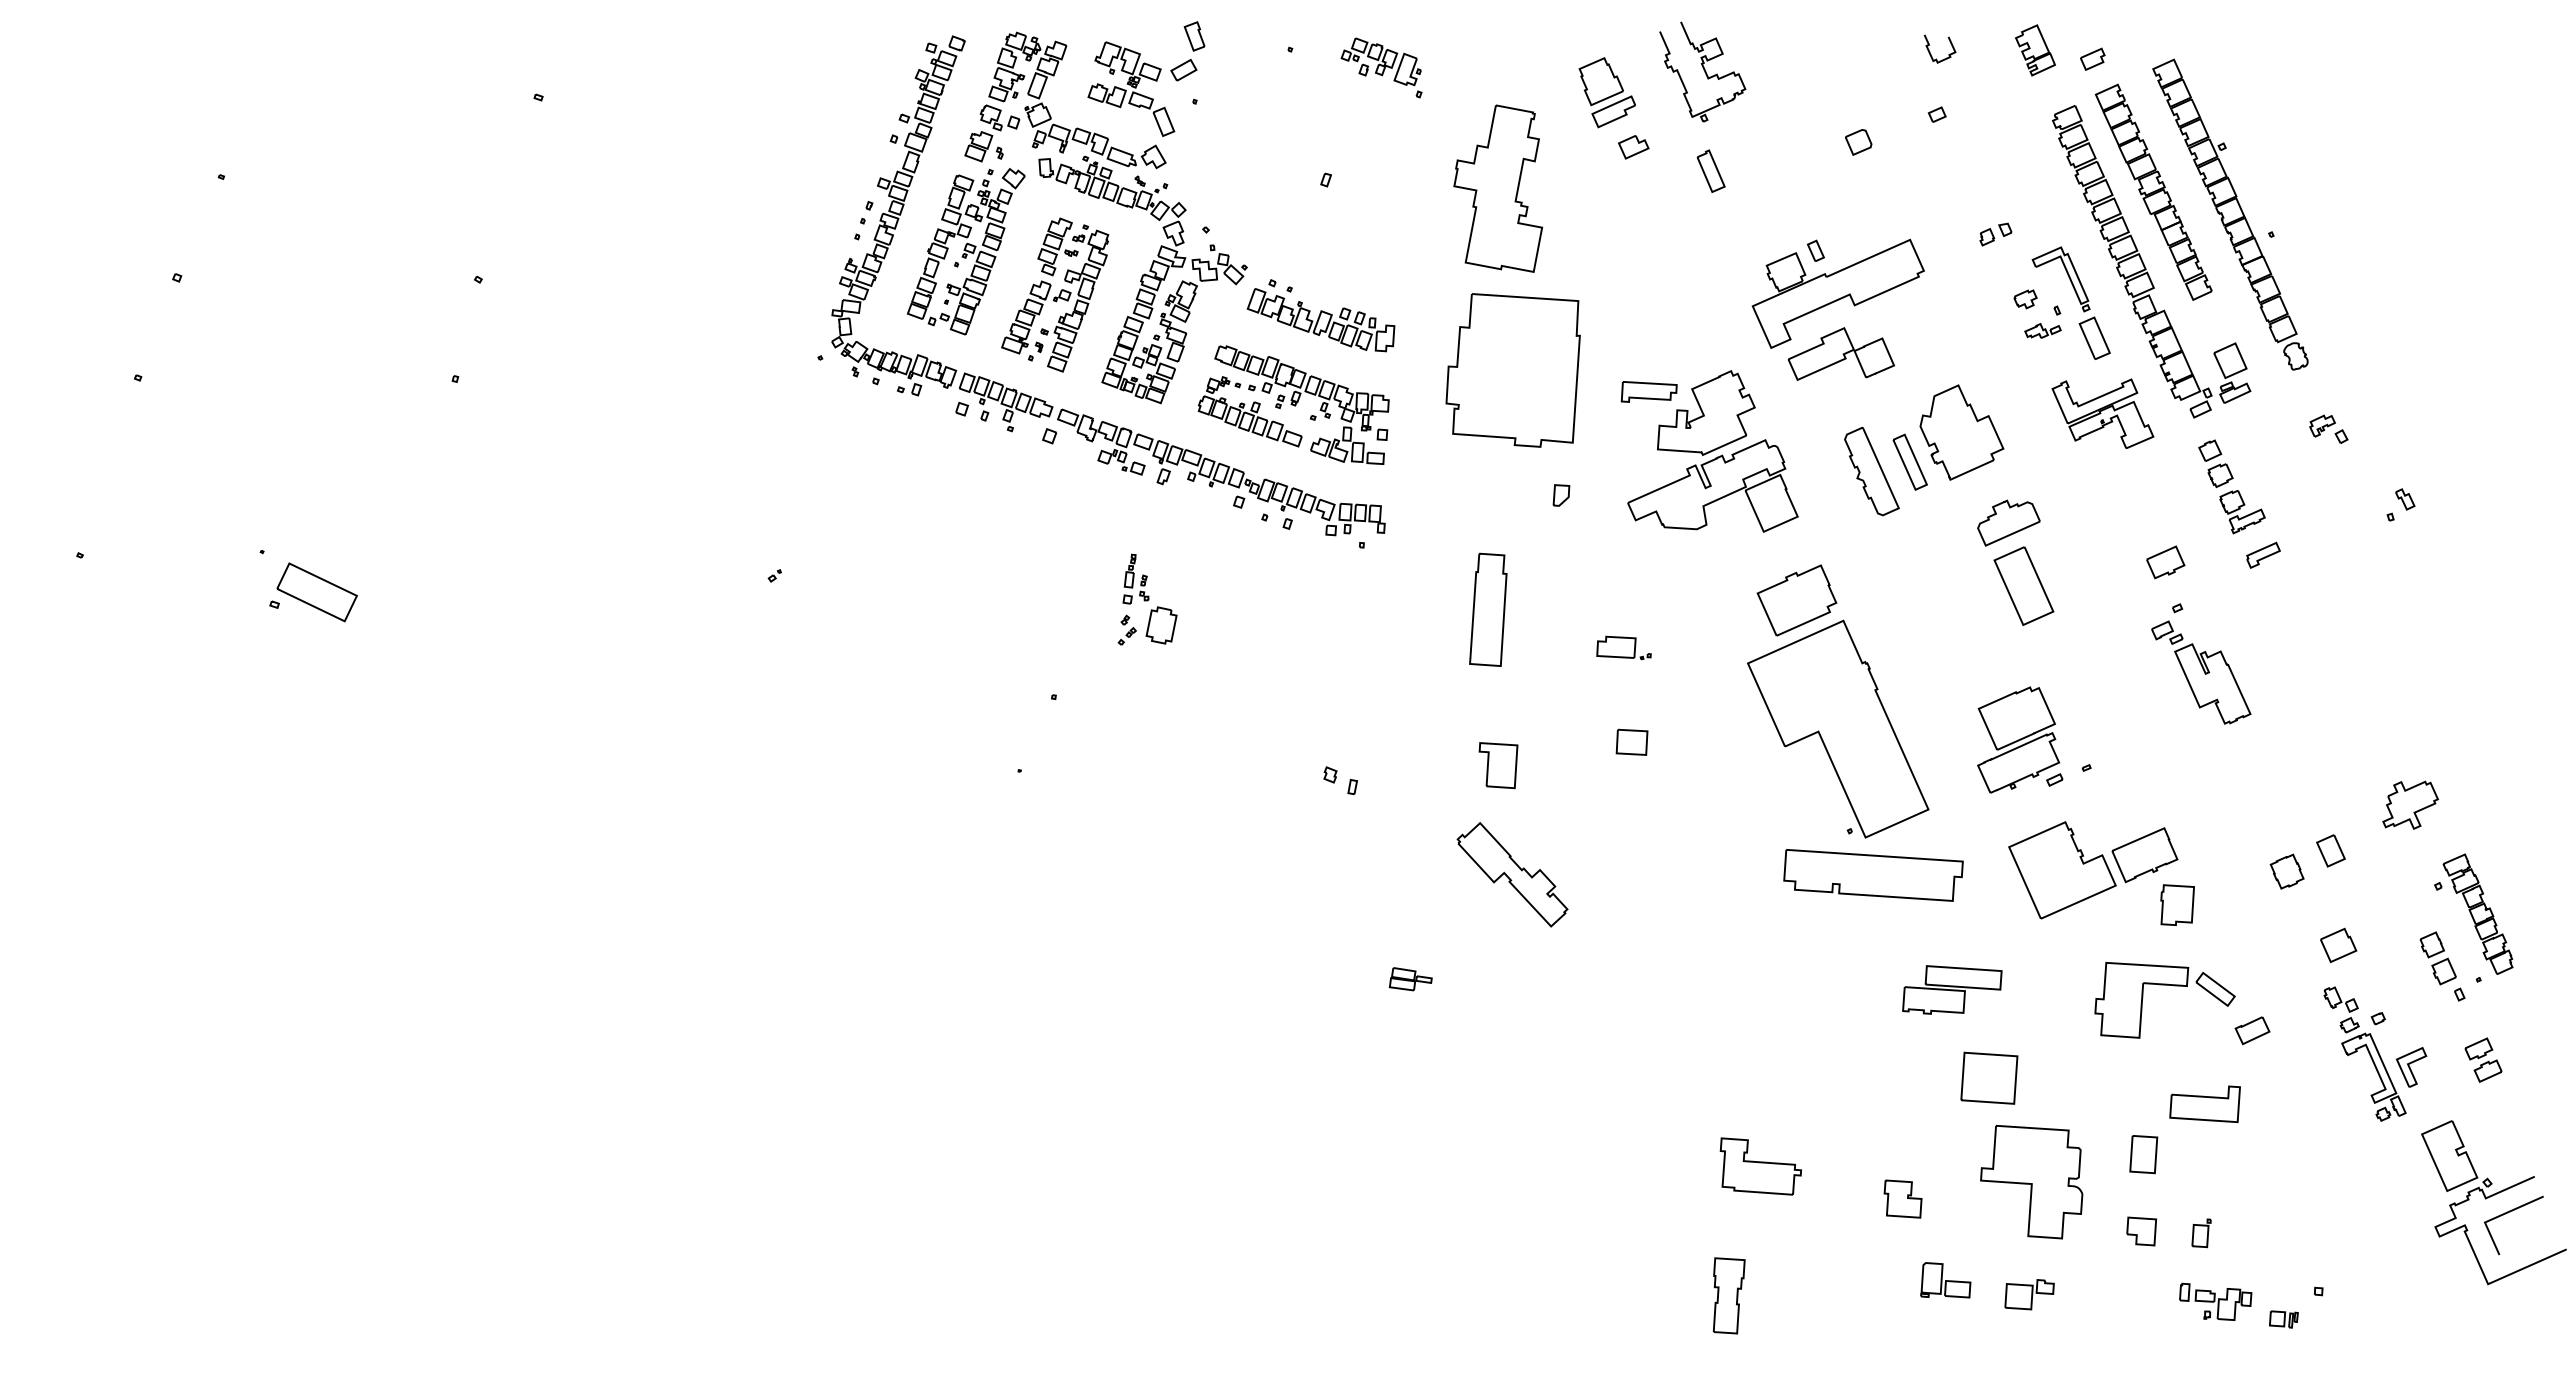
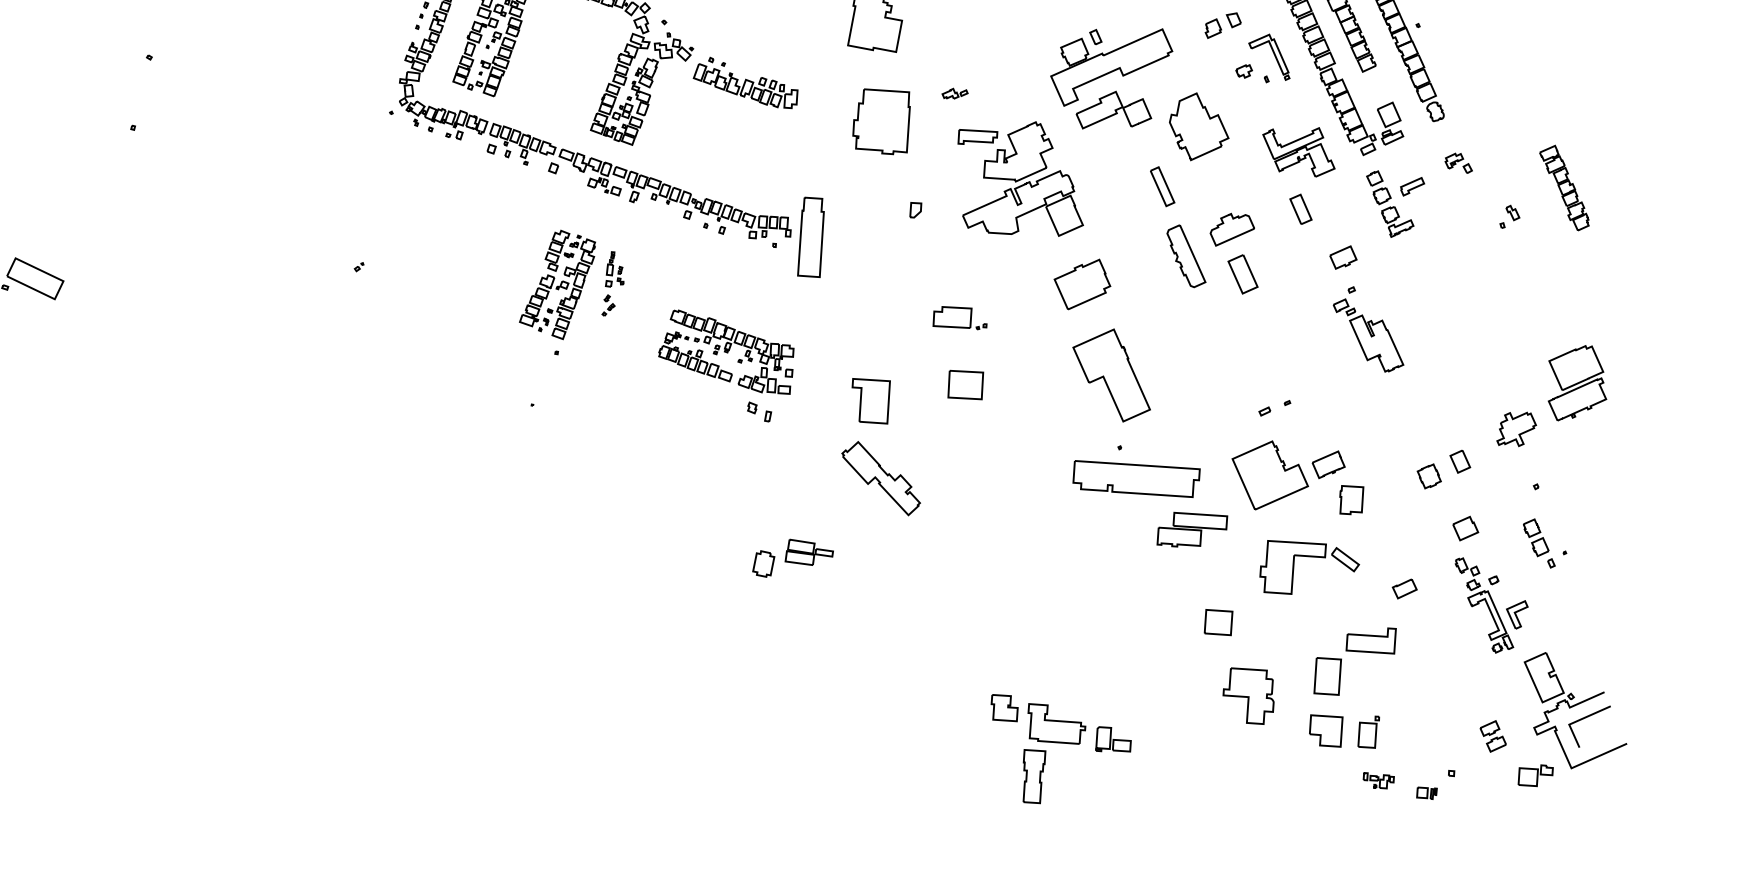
part: (1995, 234) -> (1222, 25), size x1.6
part: (1055, 294) -> (557, 284), moved
part: (2042, 330) -> (954, 93), moved
part: (2094, 337) -> (1300, 208), moved
part: (1512, 370) -> (881, 121), size x0.6
part: (1293, 404) -> (726, 351), moved
part: (1961, 432) -> (1198, 126), moved
part: (1871, 471) -> (1186, 256), moved
part: (2263, 554) -> (1412, 186), moved
part: (2023, 585) -> (1242, 273), size x0.7
part: (1488, 609) -> (811, 237), moved
part: (1161, 625) -> (763, 564), moved
part: (1623, 647) -> (959, 317), size x1.4
part: (1838, 728) -> (1111, 375), size x0.6
part: (2018, 739) -> (1577, 382), moved
part: (1631, 741) -> (965, 384), size x1.6
part: (1498, 765) -> (871, 401), size x1.4
part: (2144, 855) -> (1328, 464), size x0.7
part: (2477, 913) -> (1563, 187), moved
part: (1410, 979) -> (808, 552), size x1.6
part: (2164, 985) -> (1309, 556), moved
part: (1952, 989) -> (1192, 529), moved
part: (2483, 1059) -> (1493, 735), moved
part: (1989, 1077) -> (1218, 622), size x0.7
part: (2143, 1154) -> (1327, 676), size x1.4
part: (1760, 1166) -> (1056, 723), moved
part: (2031, 1182) -> (1248, 696), size x0.7
part: (1902, 1198) -> (1004, 707), moved
part: (2141, 1231) -> (1326, 731), size x1.6
part: (2201, 1233) -> (1368, 732), size x1.6
part: (1945, 1280) -> (1113, 739), moved
part: (2029, 1294) -> (1535, 775), moved
part: (2215, 1301) -> (1378, 780), size x0.6

